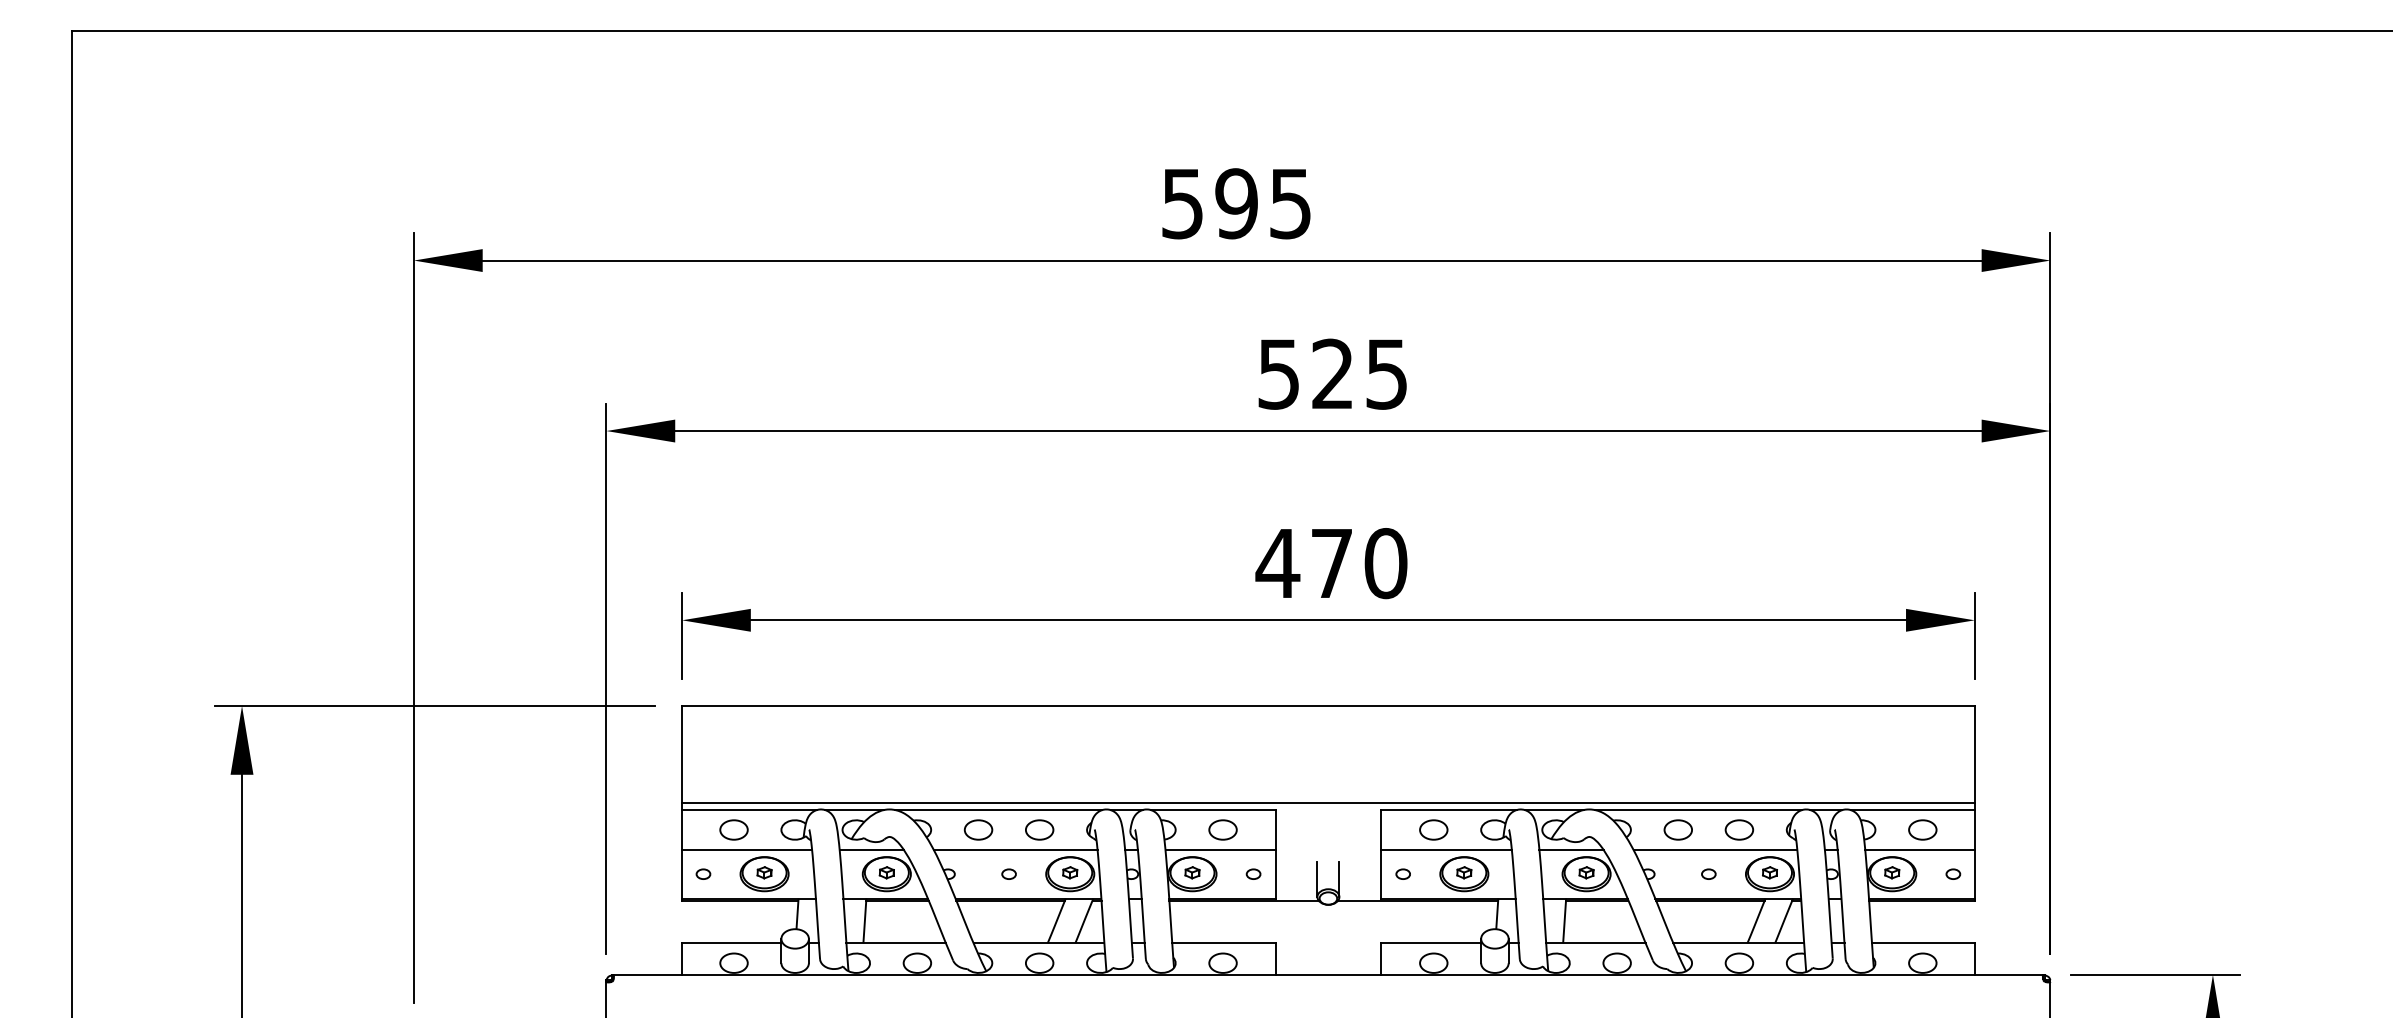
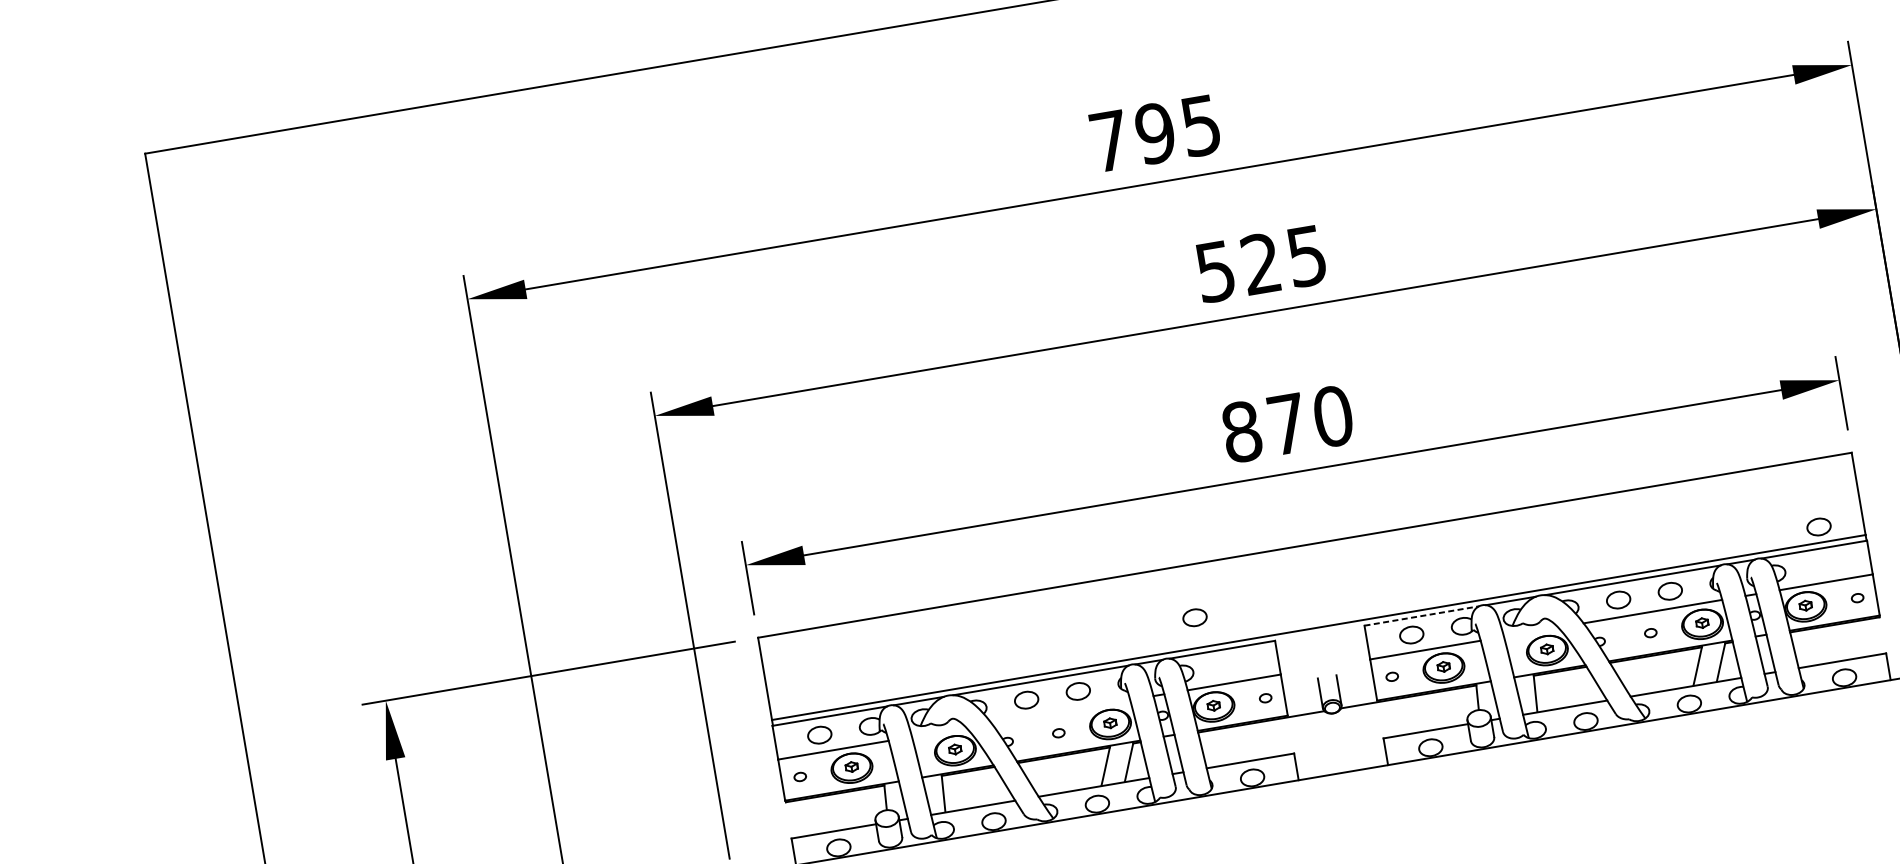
text: (1182, 204) -> (1109, 141), 595 -> 795
text: (1277, 563) -> (1241, 431), 470 -> 870
line: (1448, 810) -> (1421, 616), solid -> dashed
part: (1222, 829) -> (1194, 617), moved
part: (1922, 829) -> (1818, 526), moved
line: (871, 849) -> (938, 732), removed
line: (1015, 849) -> (1060, 711), removed
line: (1571, 849) -> (1531, 631), removed

